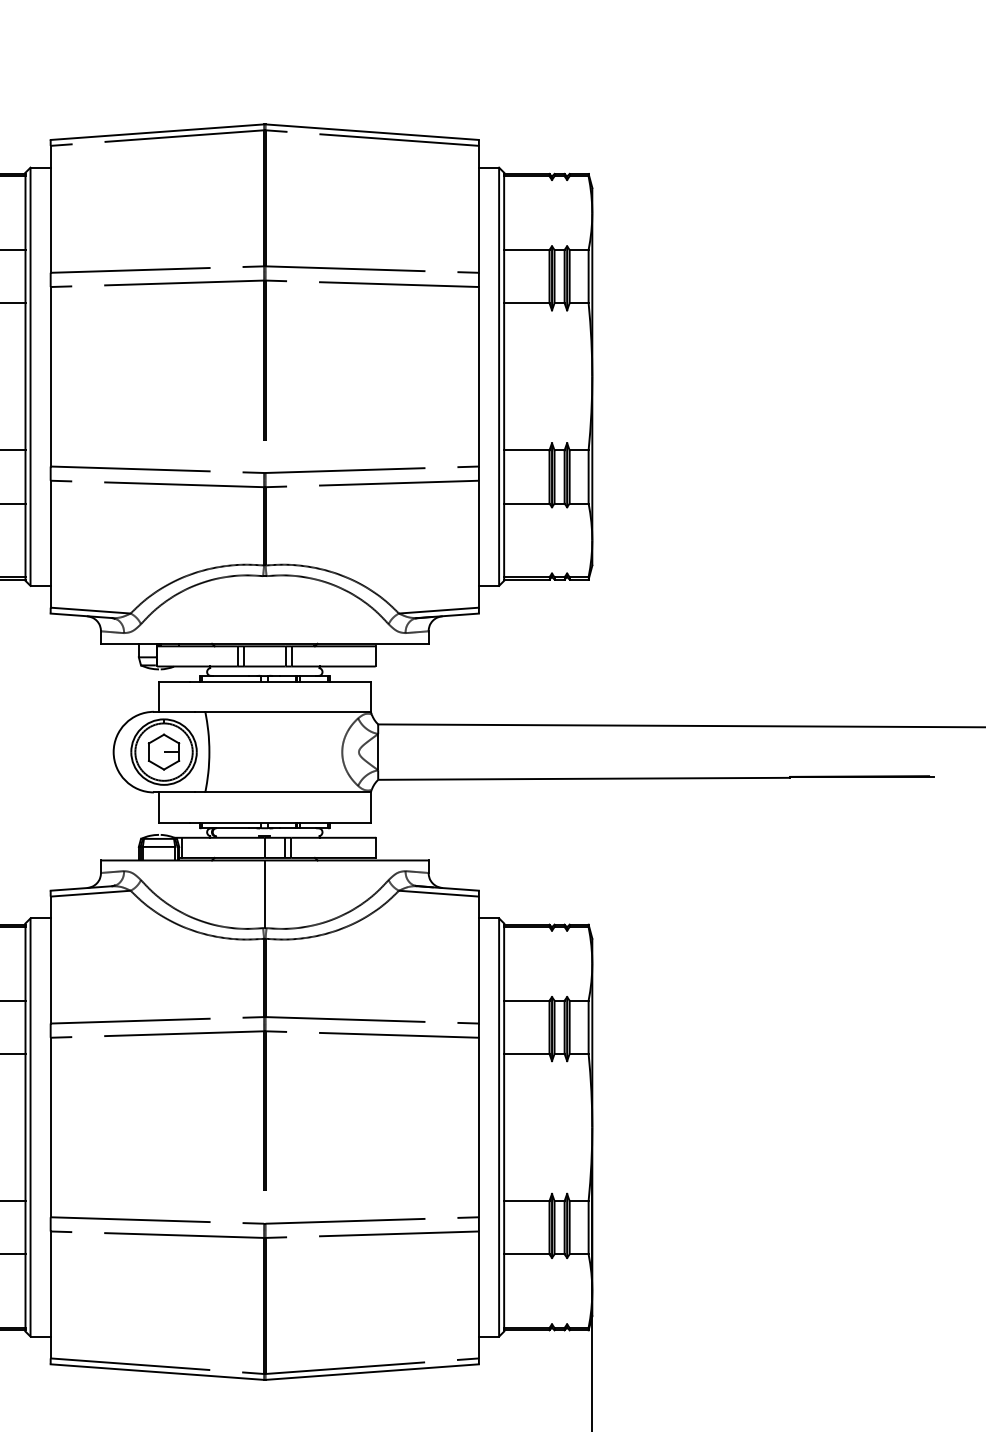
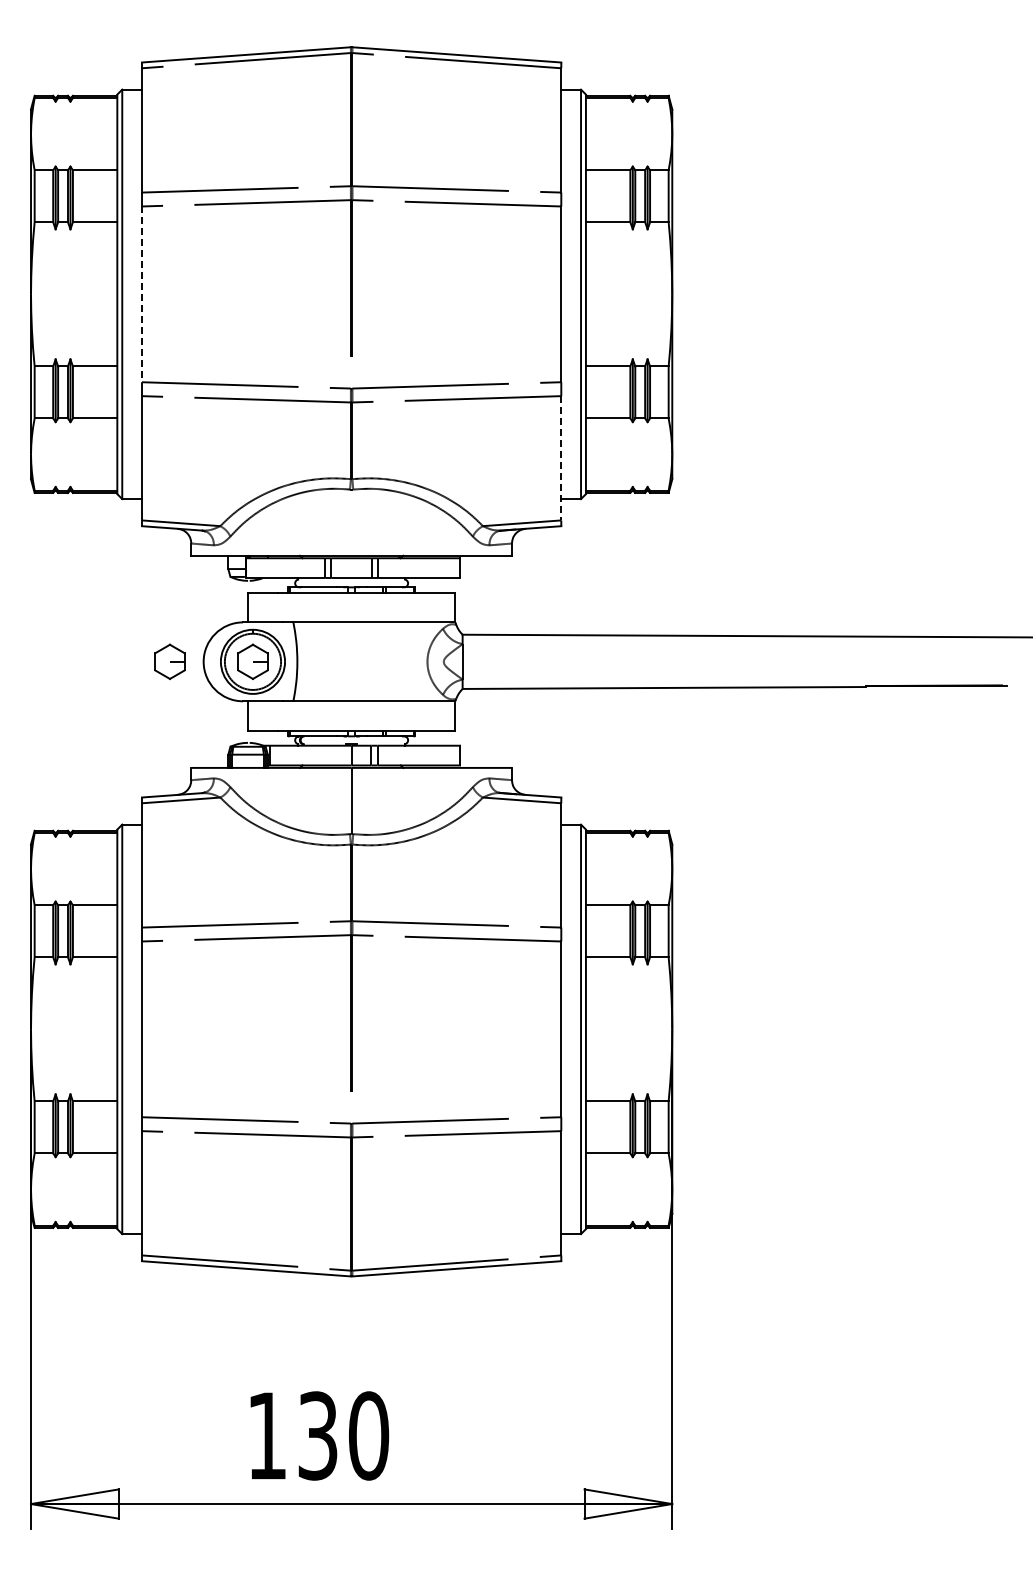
line: (51, 376) -> (142, 294), solid -> dashed
line: (479, 544) -> (561, 458), solid -> dashed
part: (78, 751) -> (169, 661), added

